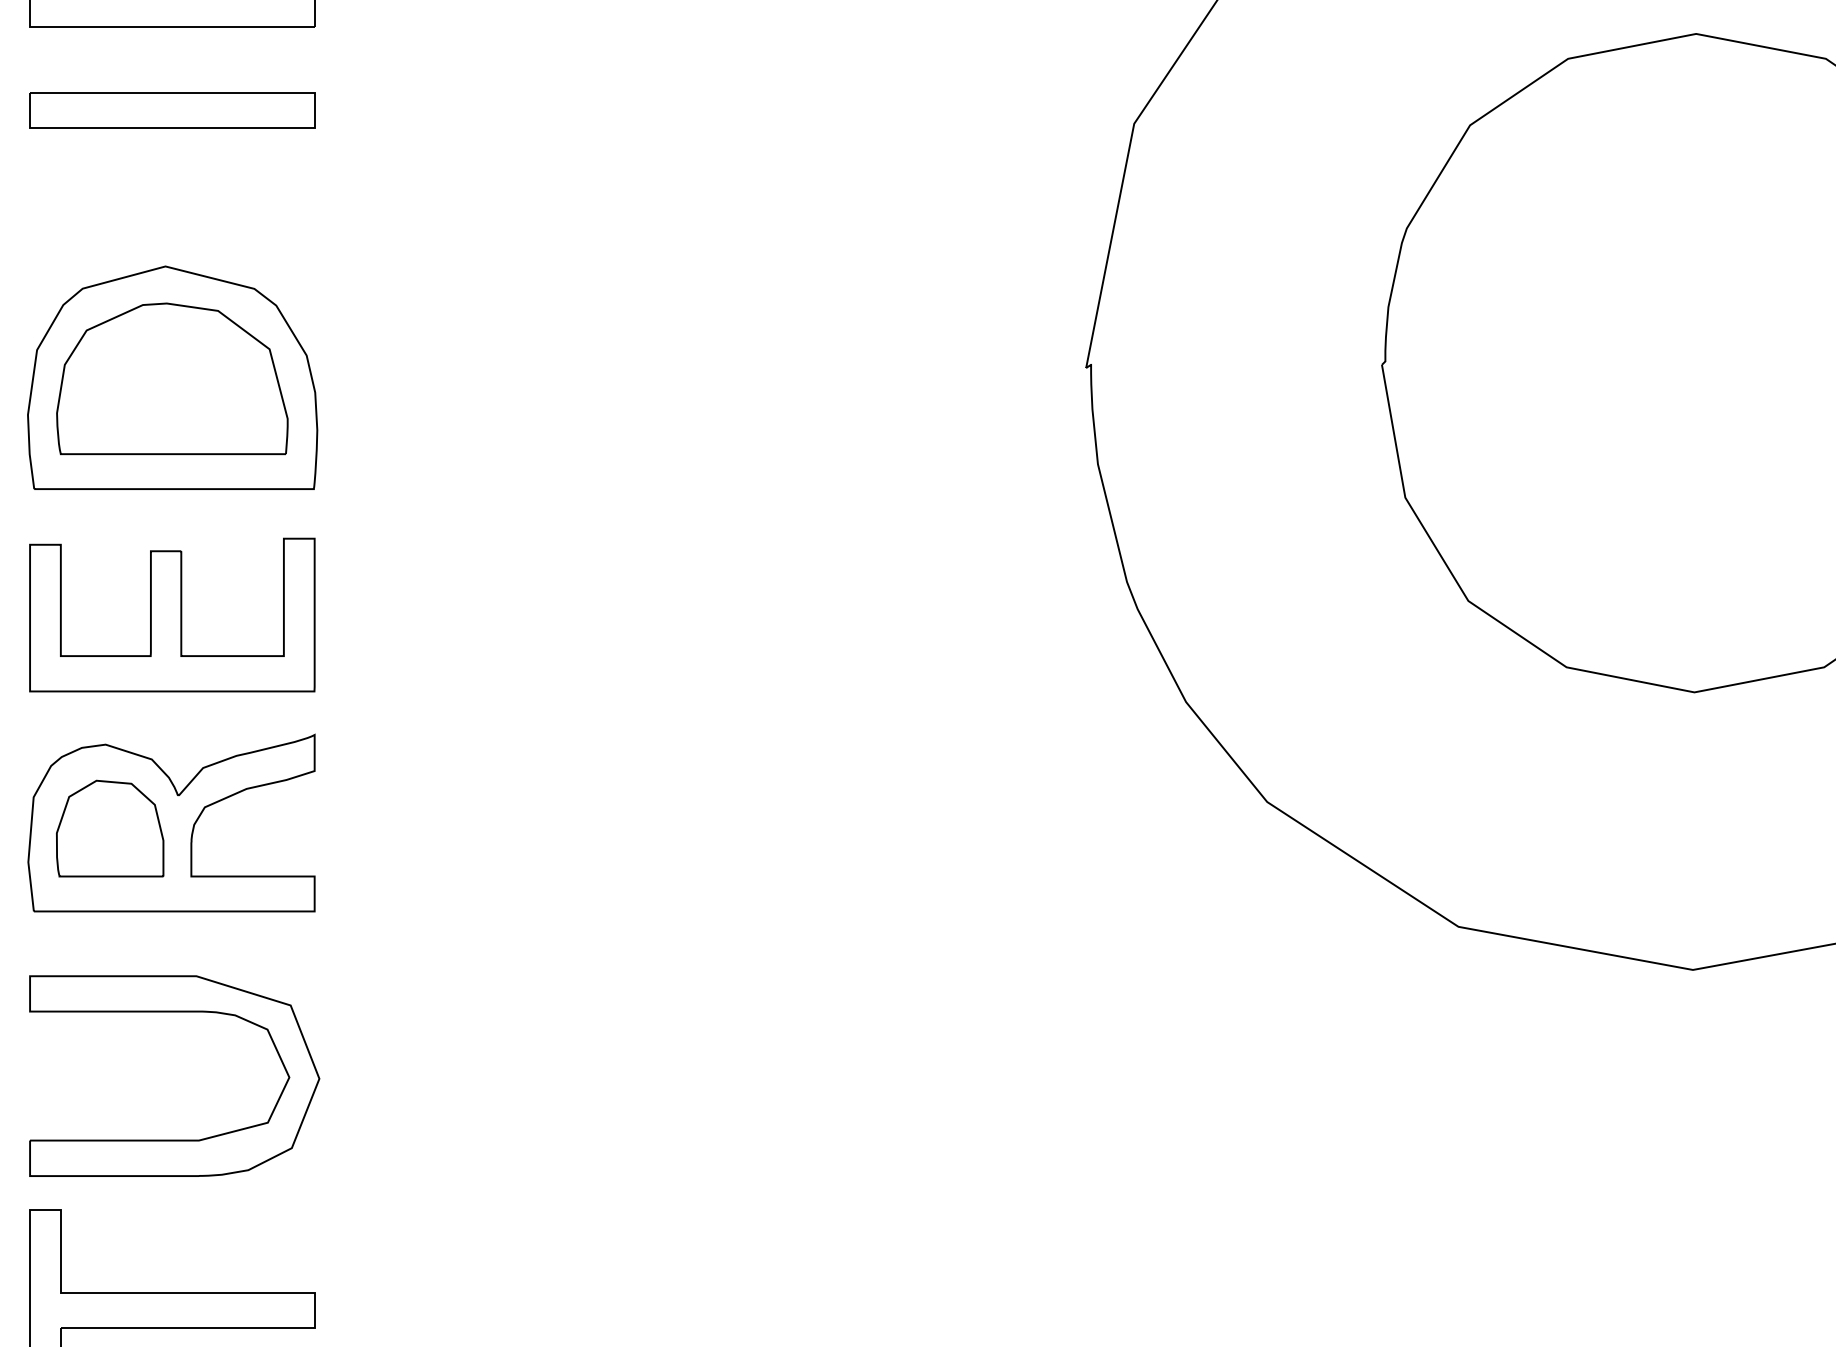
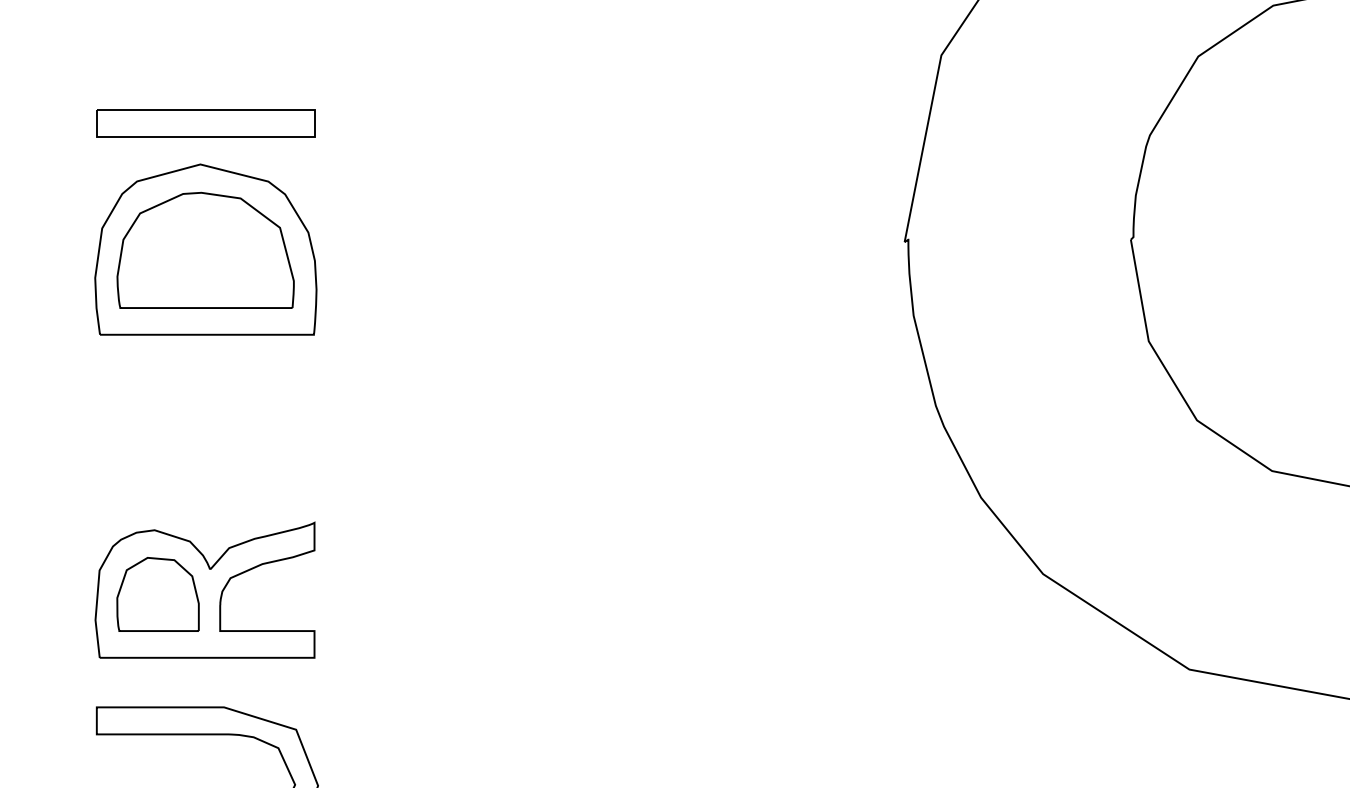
part: (172, 110) -> (205, 123), moved
part: (172, 614) -> (205, 430), removed

